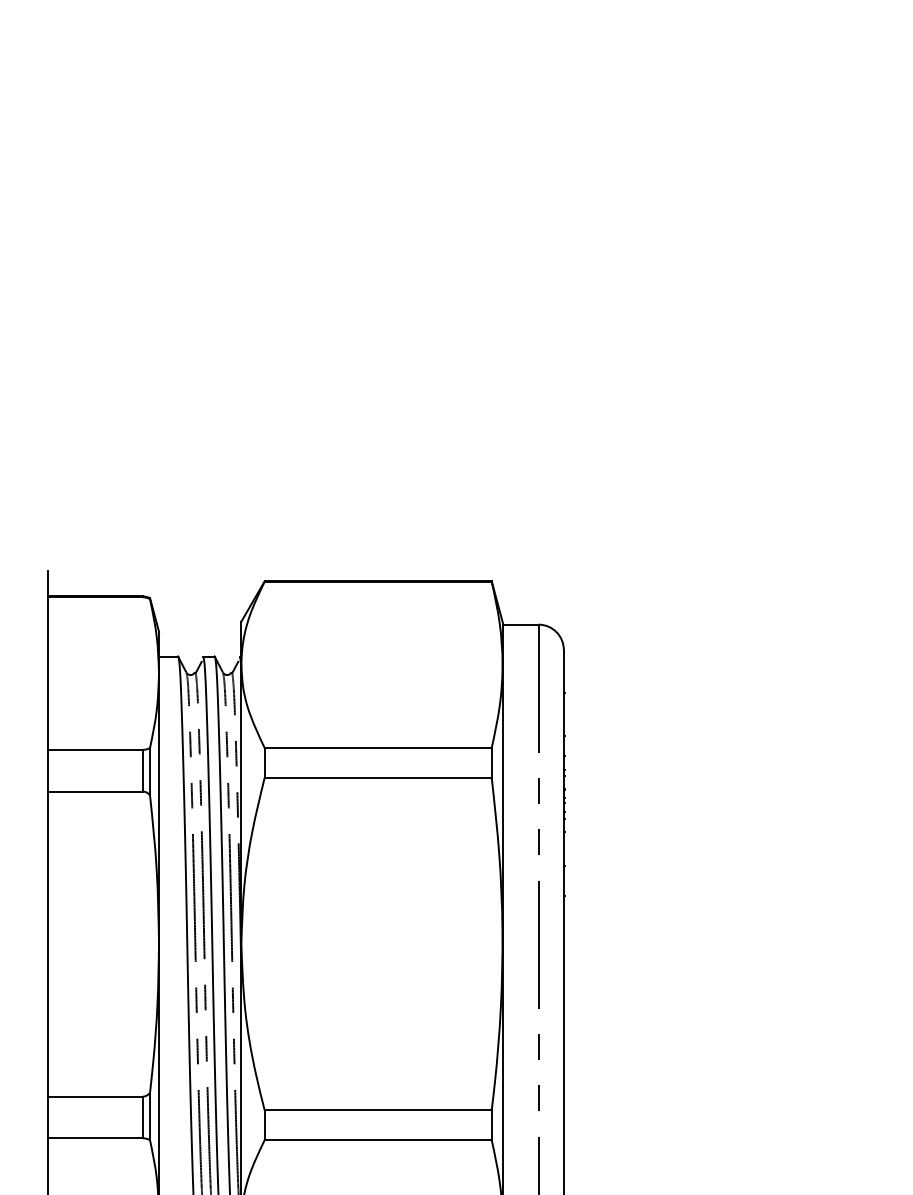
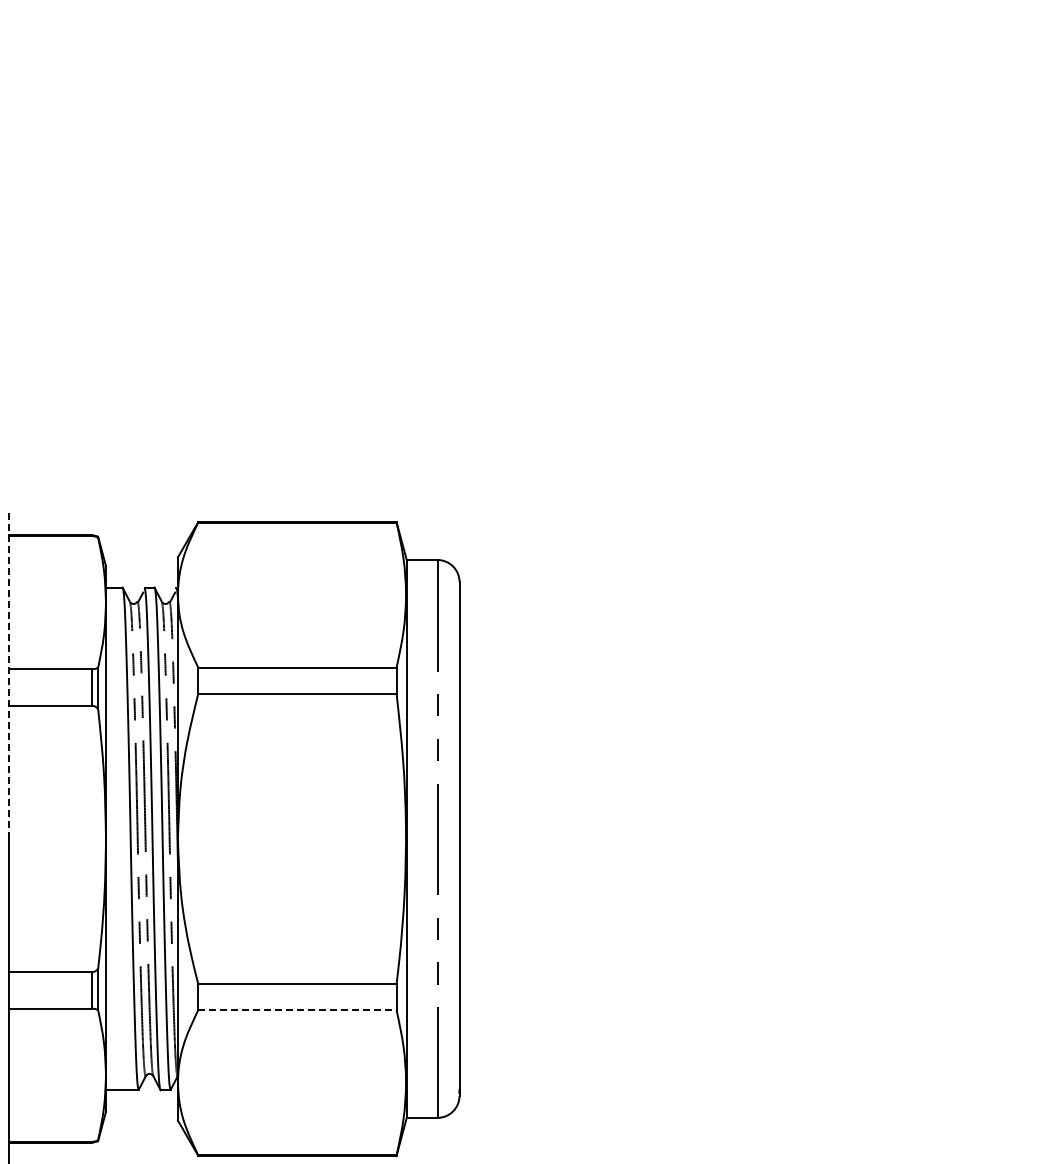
line: (48, 758) -> (9, 676), solid -> dashed
line: (378, 1140) -> (297, 1010), solid -> dashed

